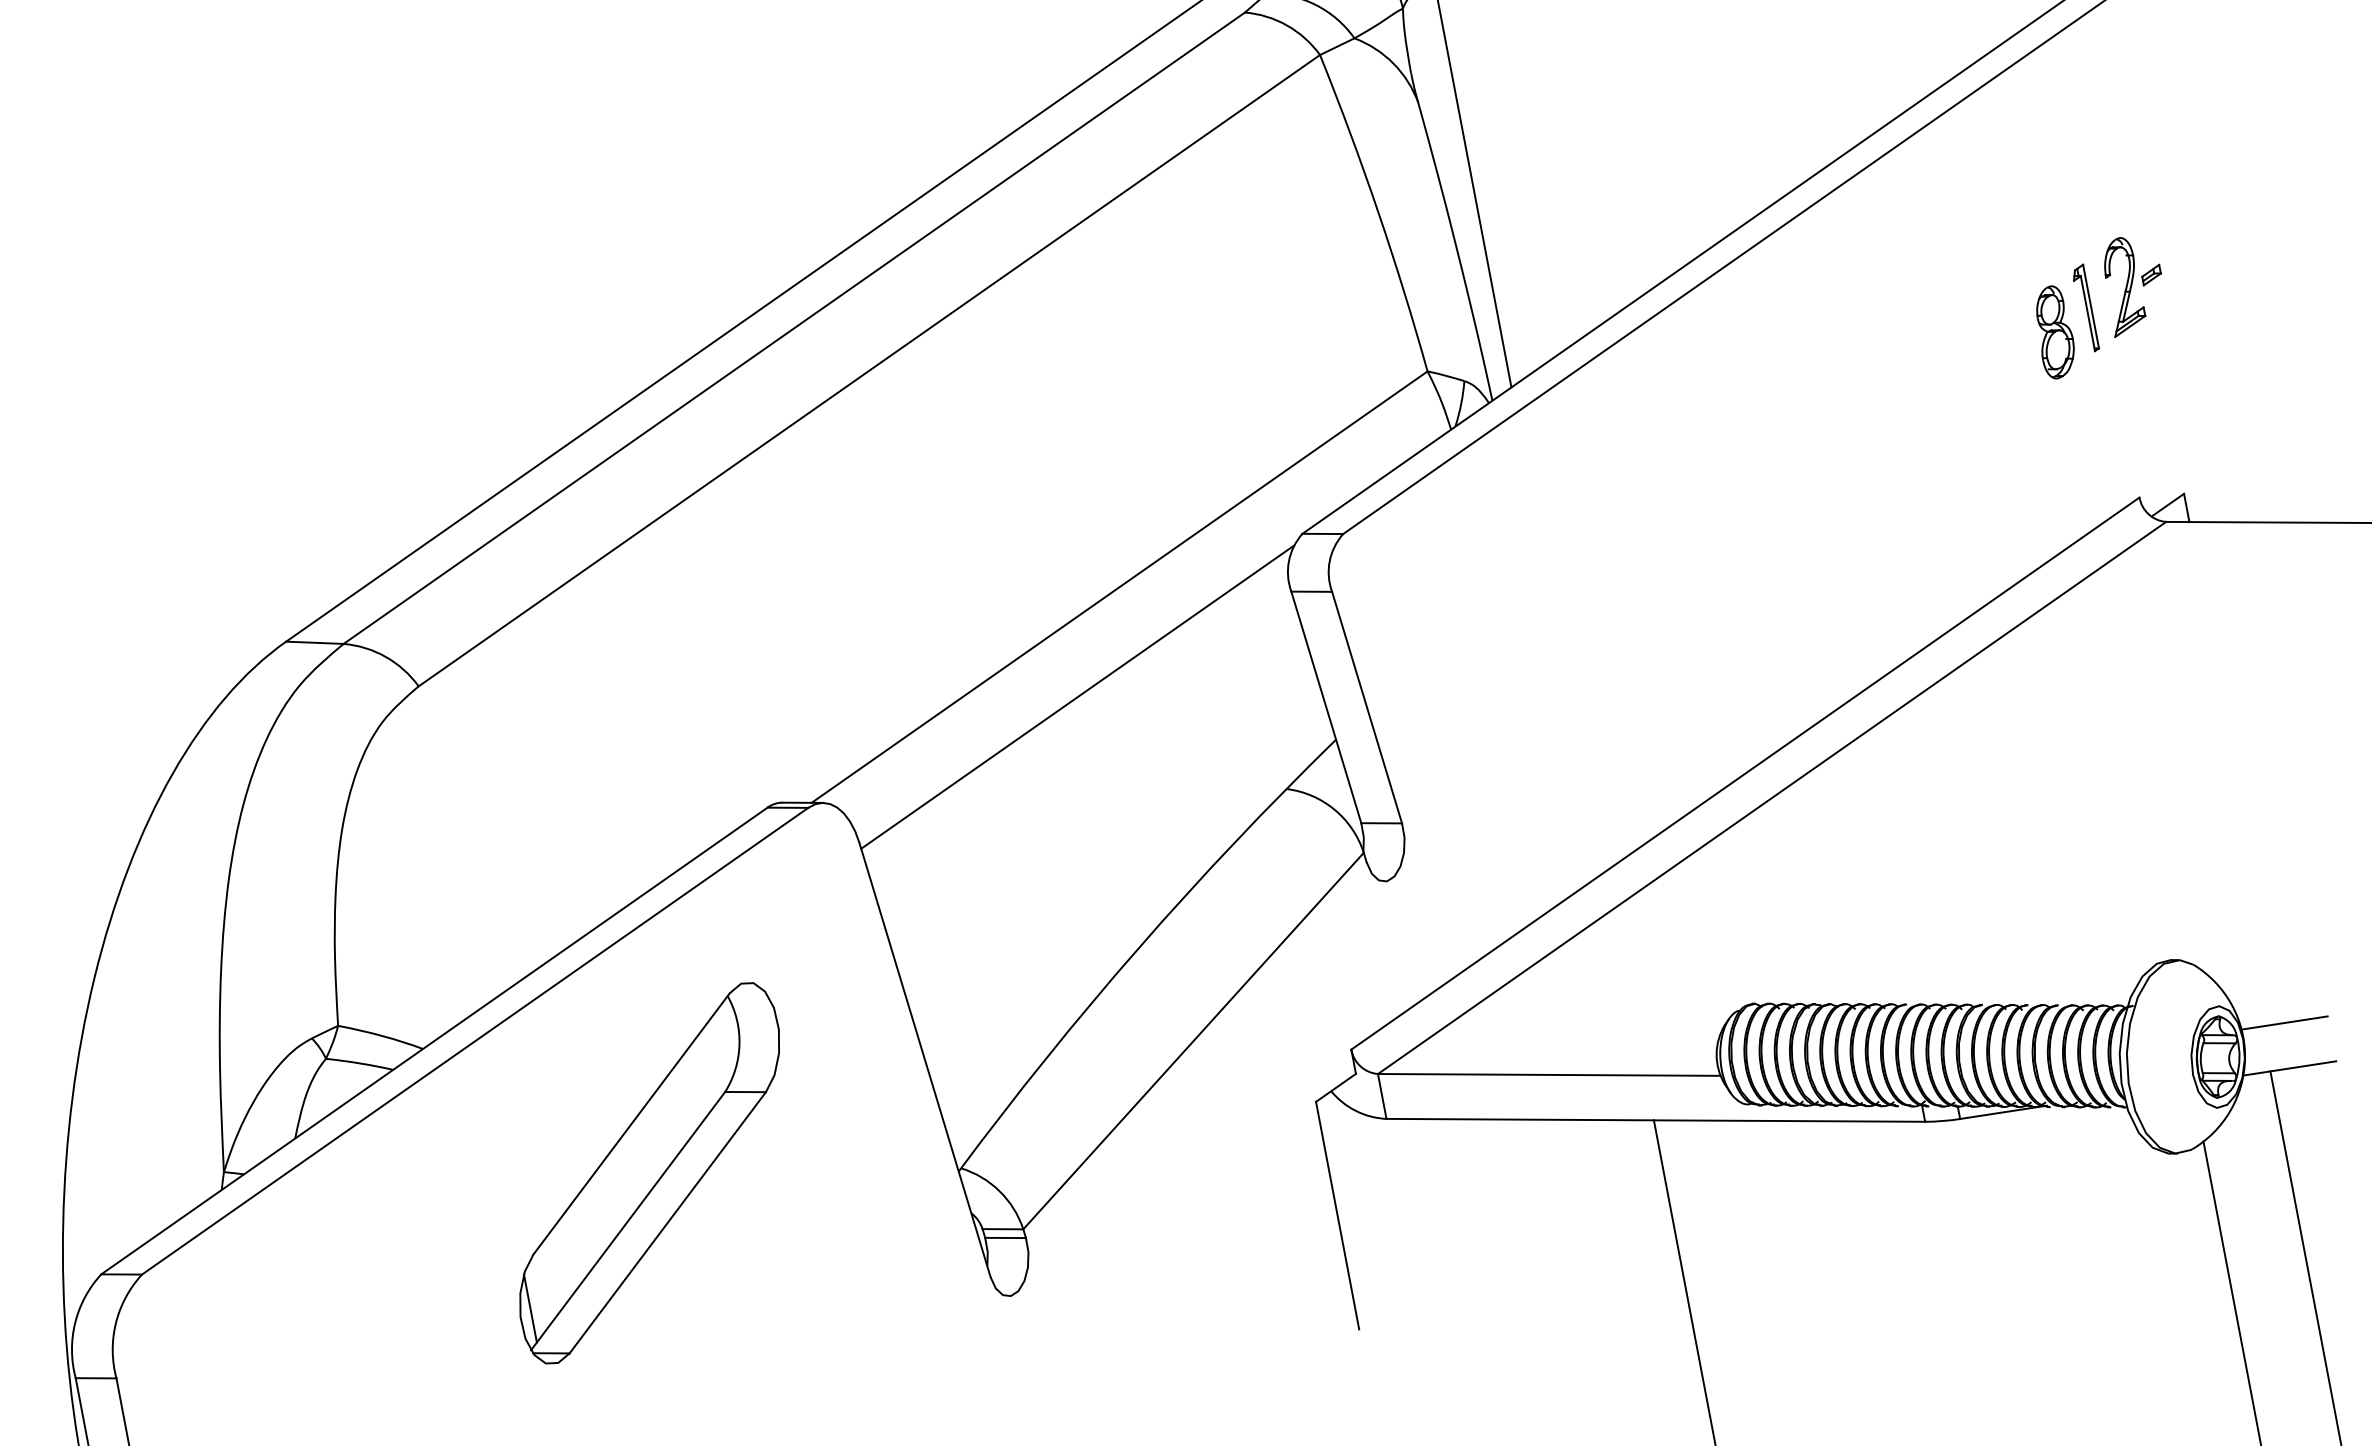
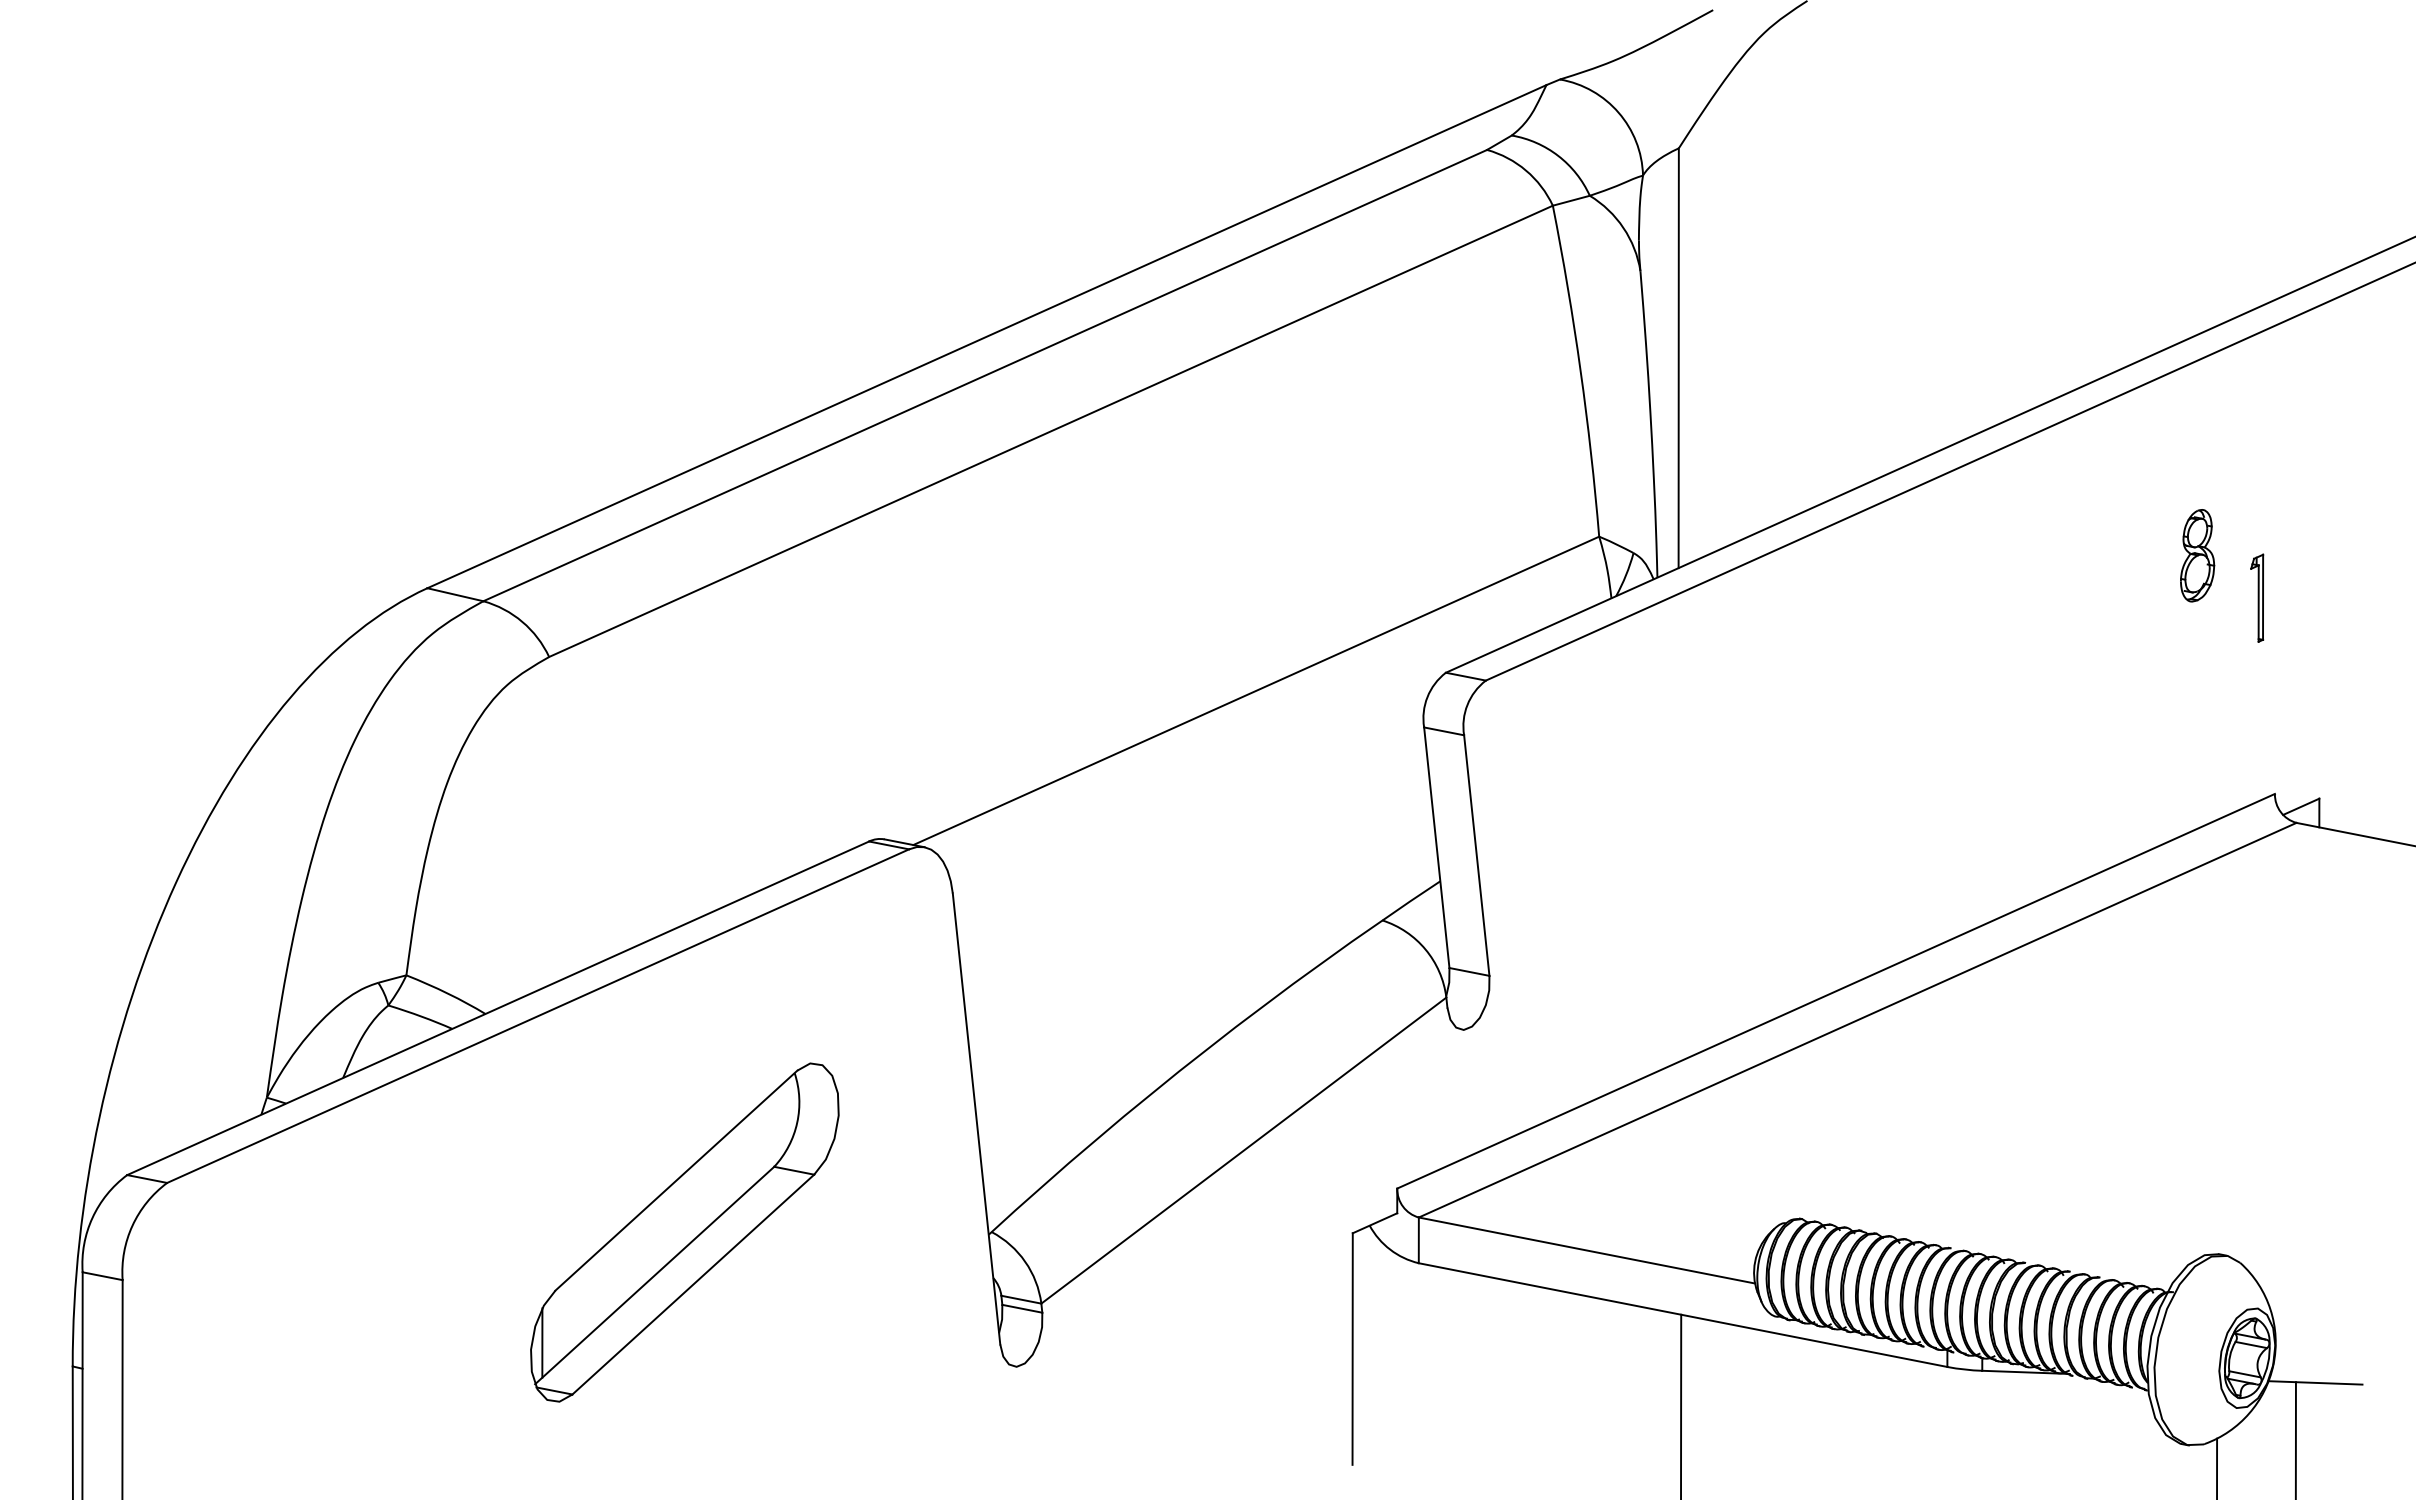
part: (2134, 284) -> (2309, 583), removed
part: (2054, 332) -> (2197, 555), moved
line: (1076, 697) -> (1193, 791), removed
line: (2283, 1022) -> (2318, 1336), removed
part: (649, 1173) -> (684, 1232), moved

